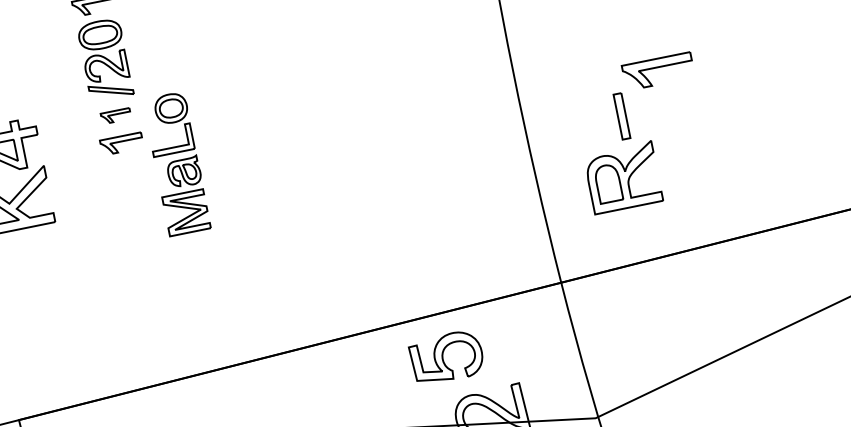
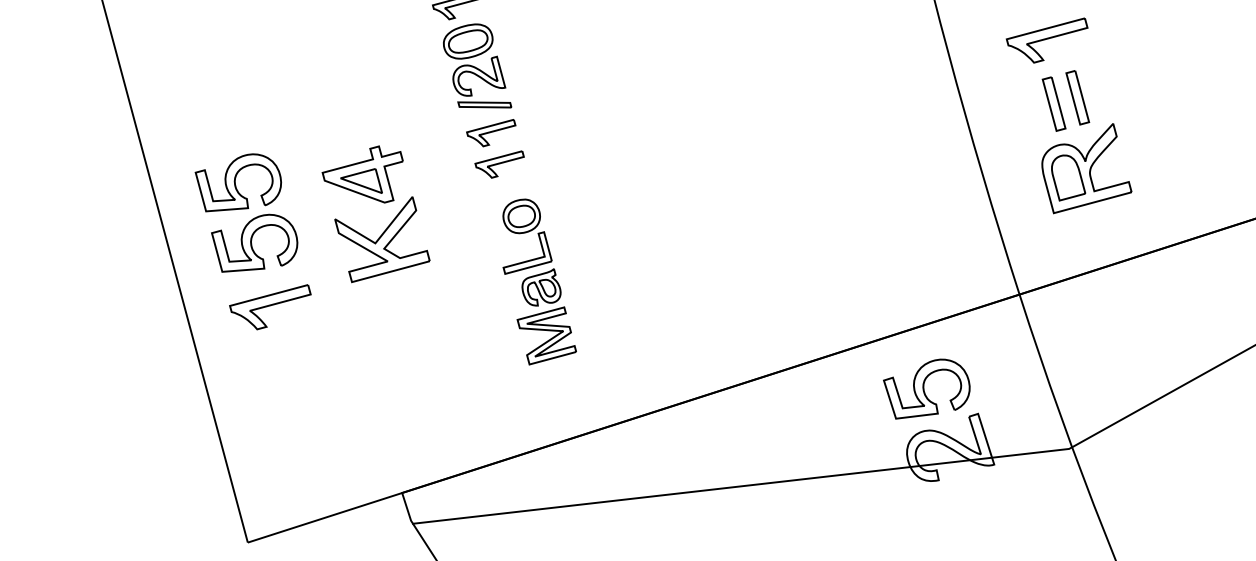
part: (655, 69) -> (1046, 40), moved
part: (115, 115) -> (491, 133), size x1.43
part: (600, 120) -> (1053, 103), added
part: (183, 165) -> (539, 281), moved
part: (445, 356) -> (926, 388), moved

